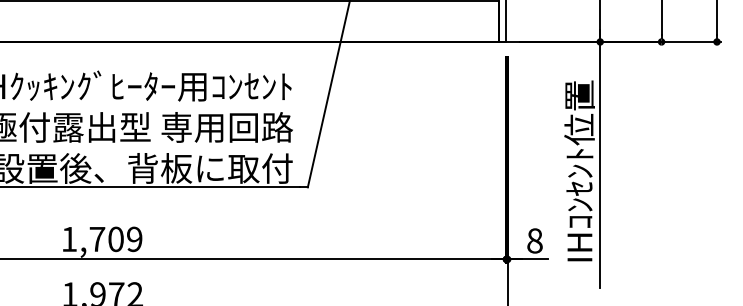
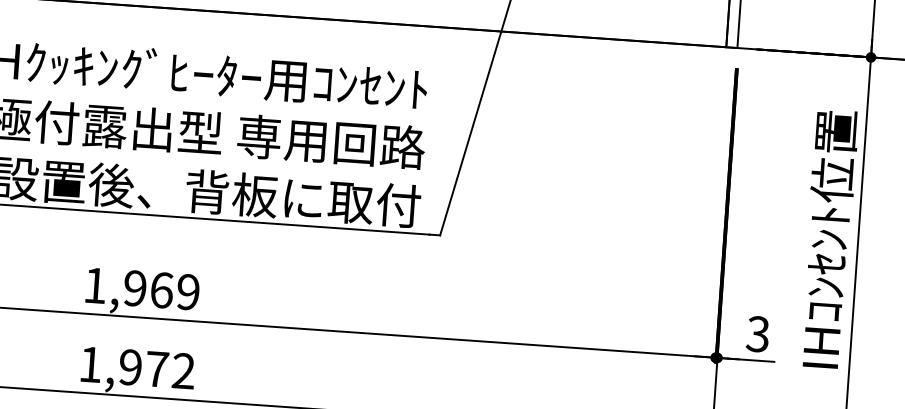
text: (106, 239) -> (148, 289), 1,709 -> 1,969
text: (534, 240) -> (757, 333), 8 -> 3

